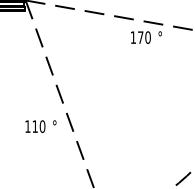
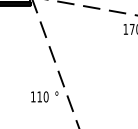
text: (40, 126) -> (44, 96), moved

